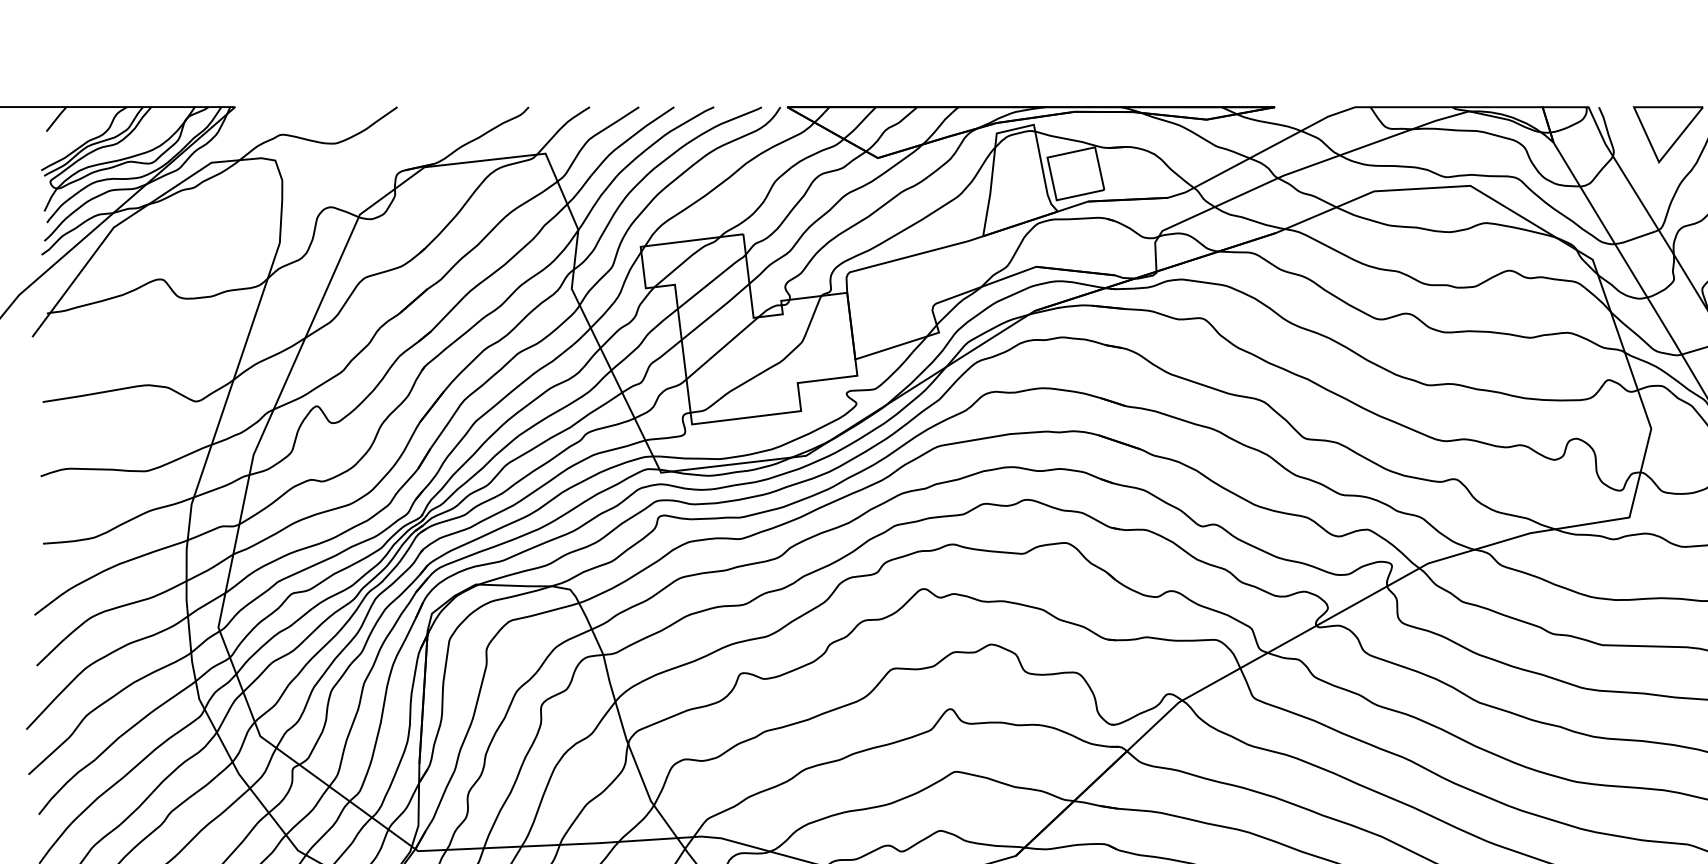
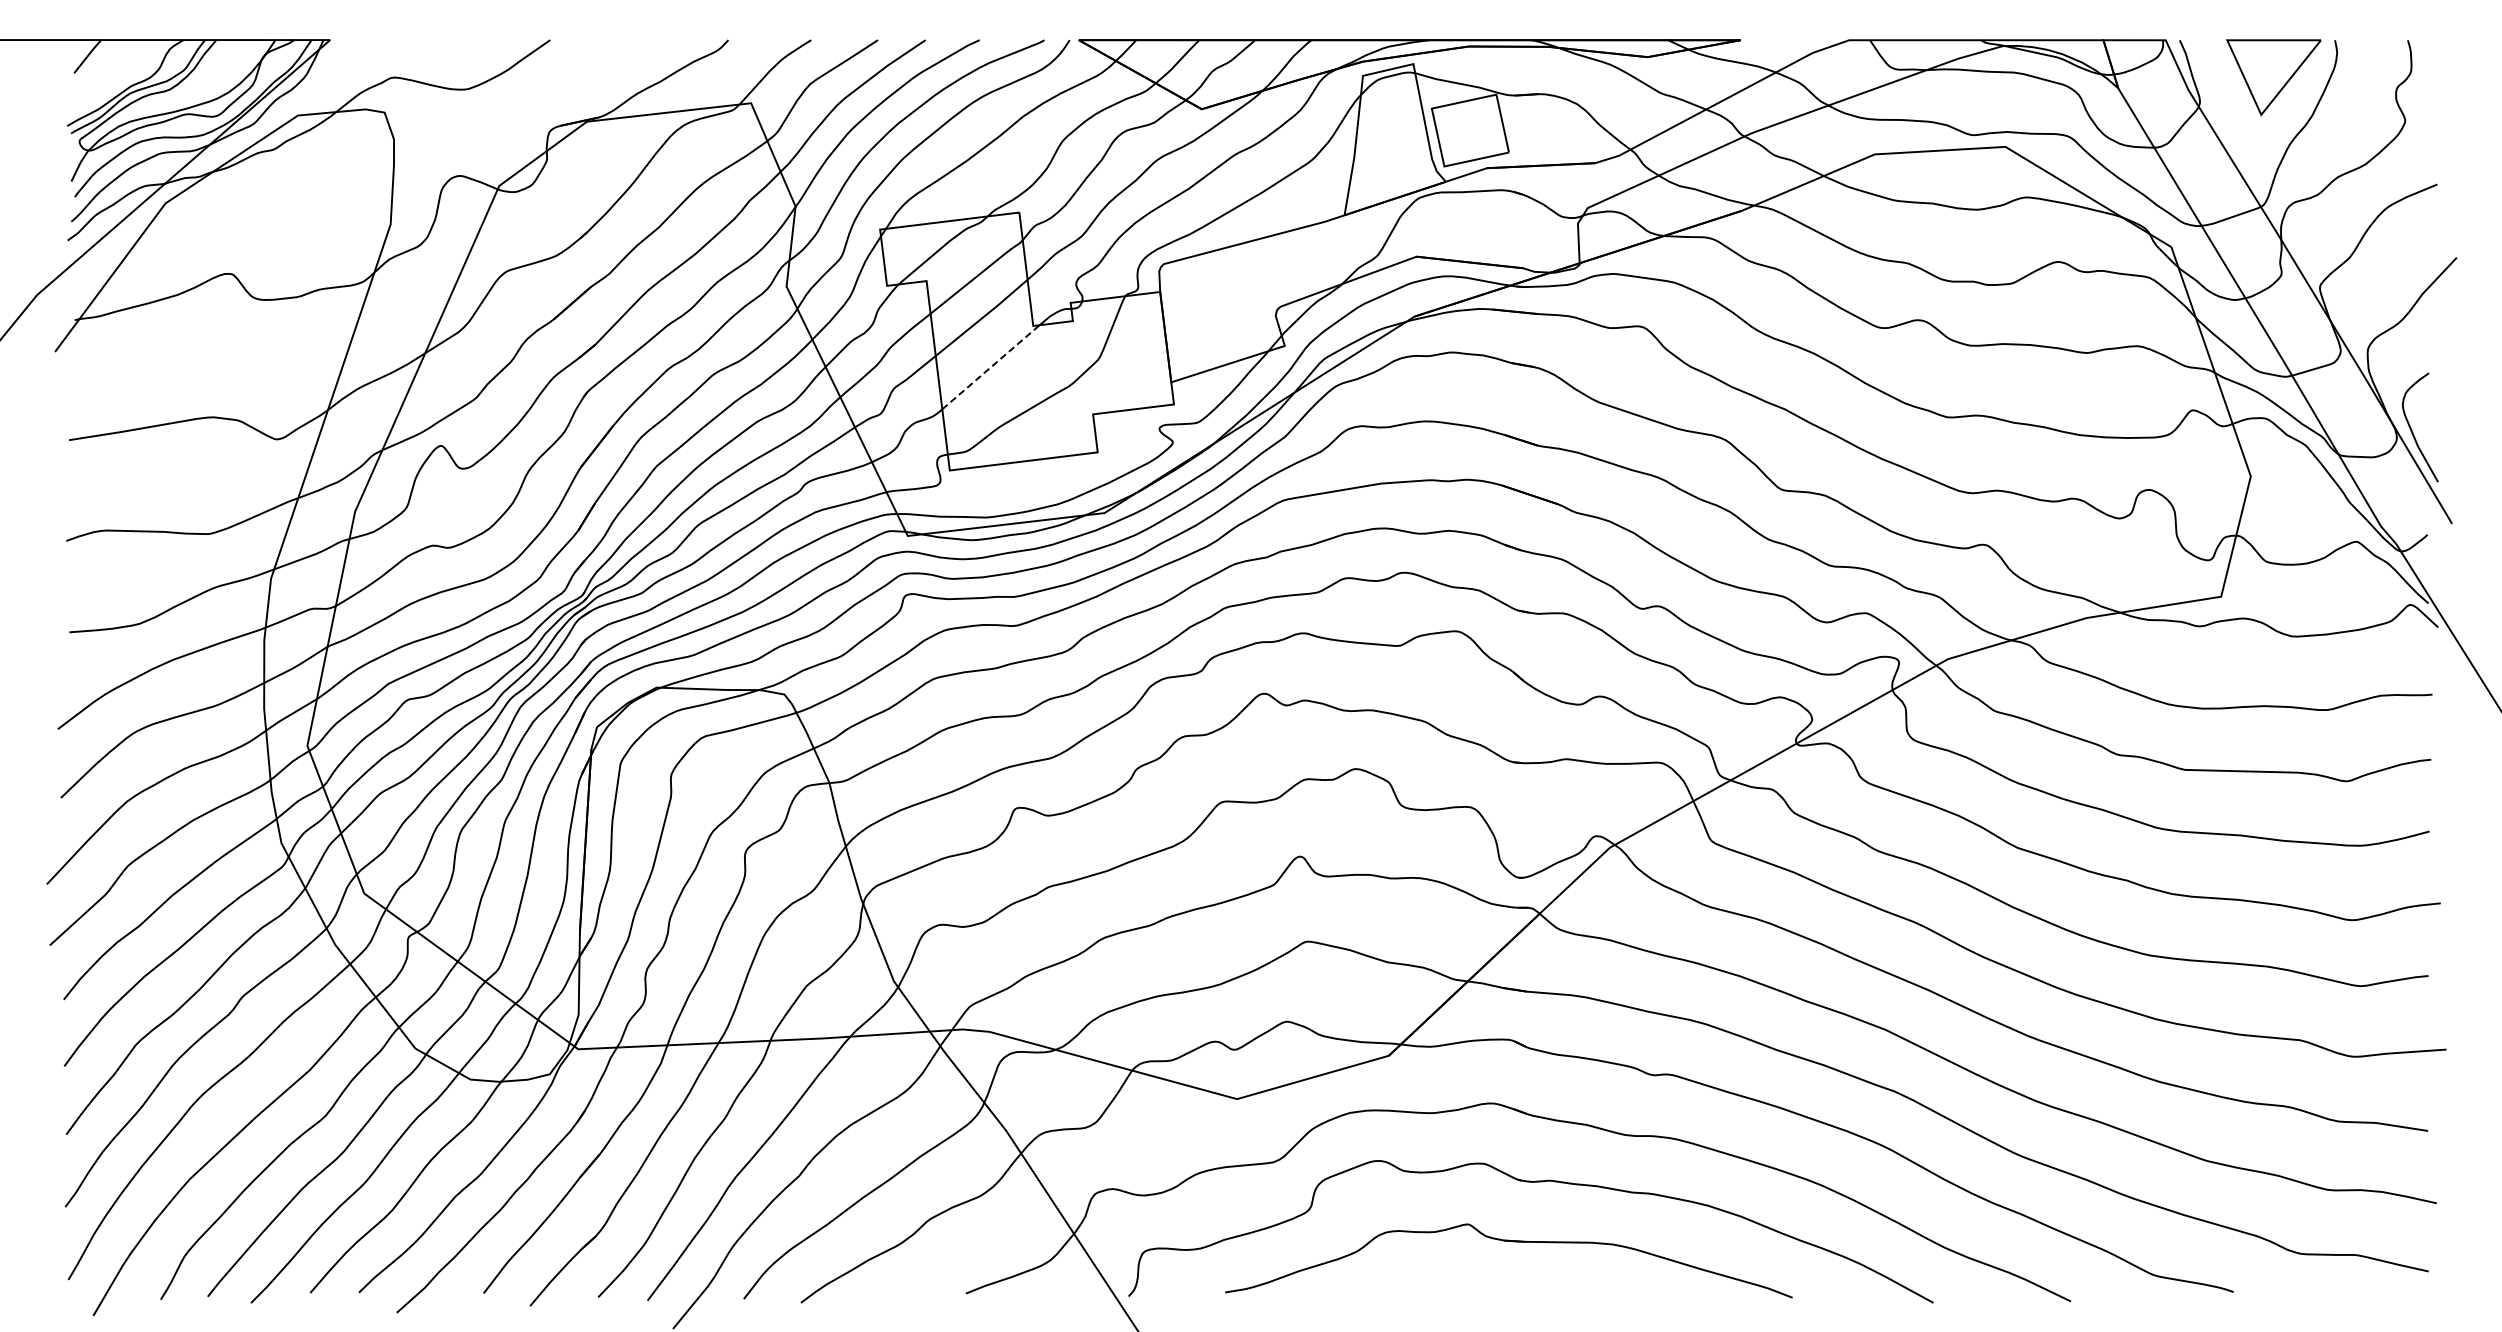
line: (722, 347) -> (991, 366), solid -> dashed

